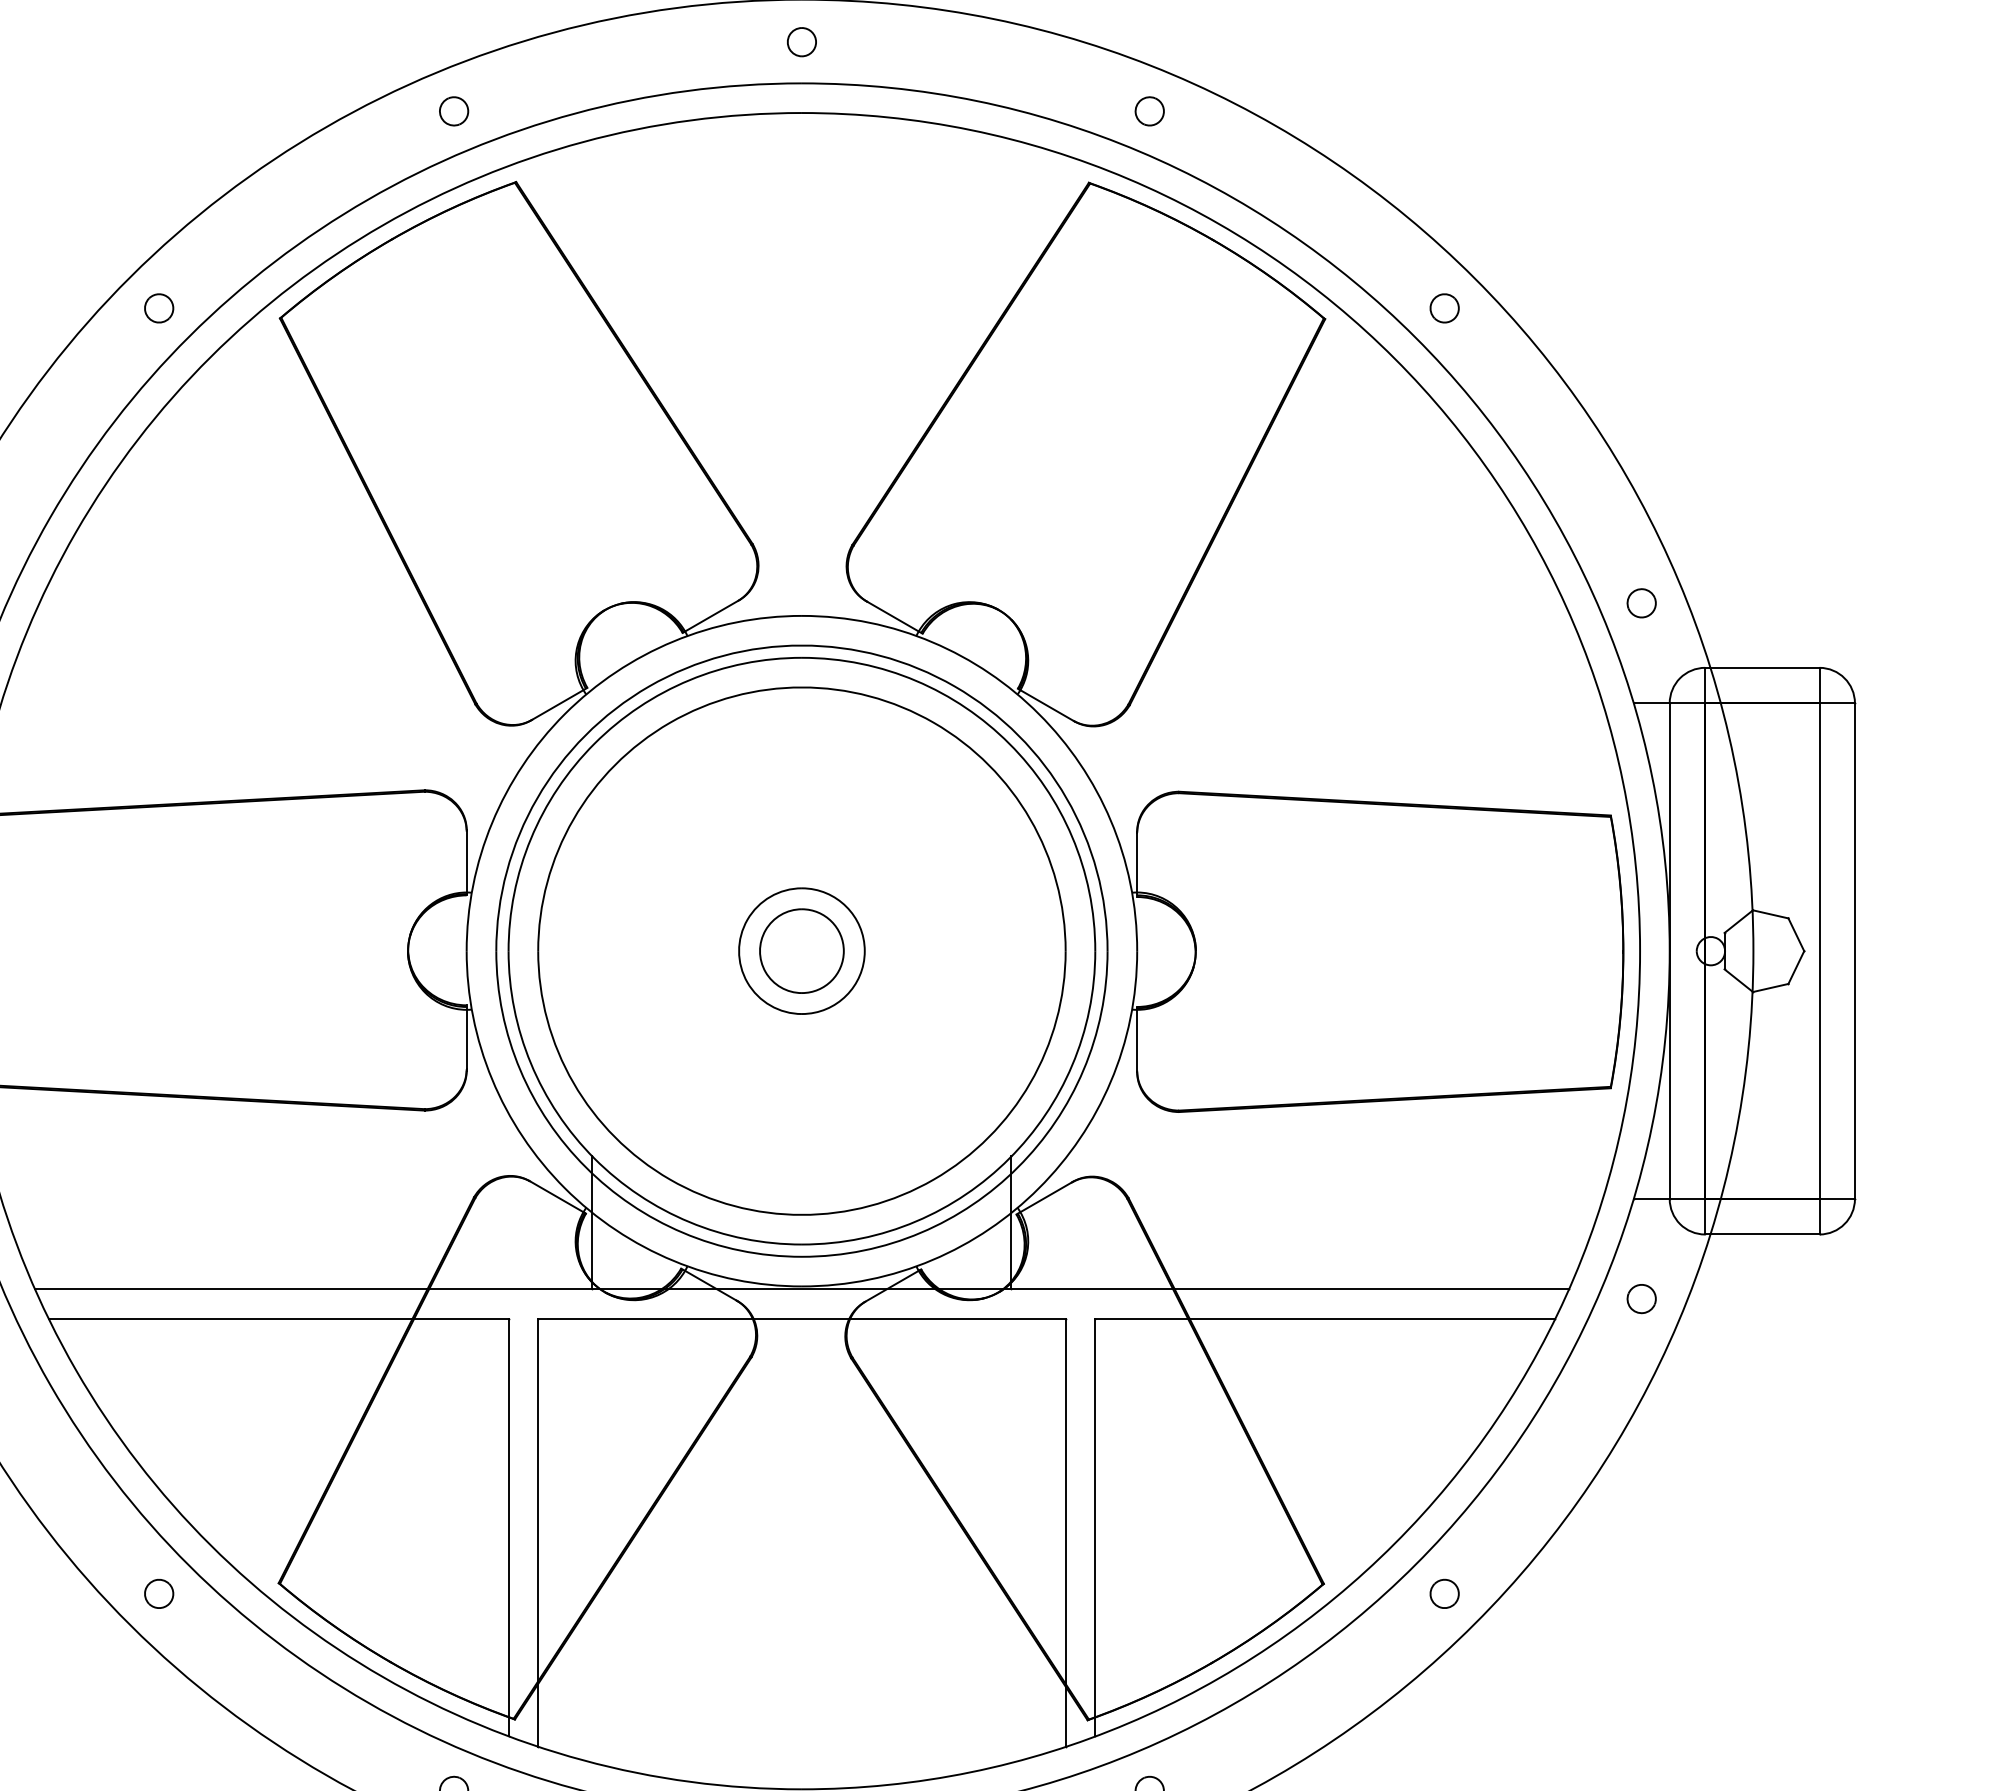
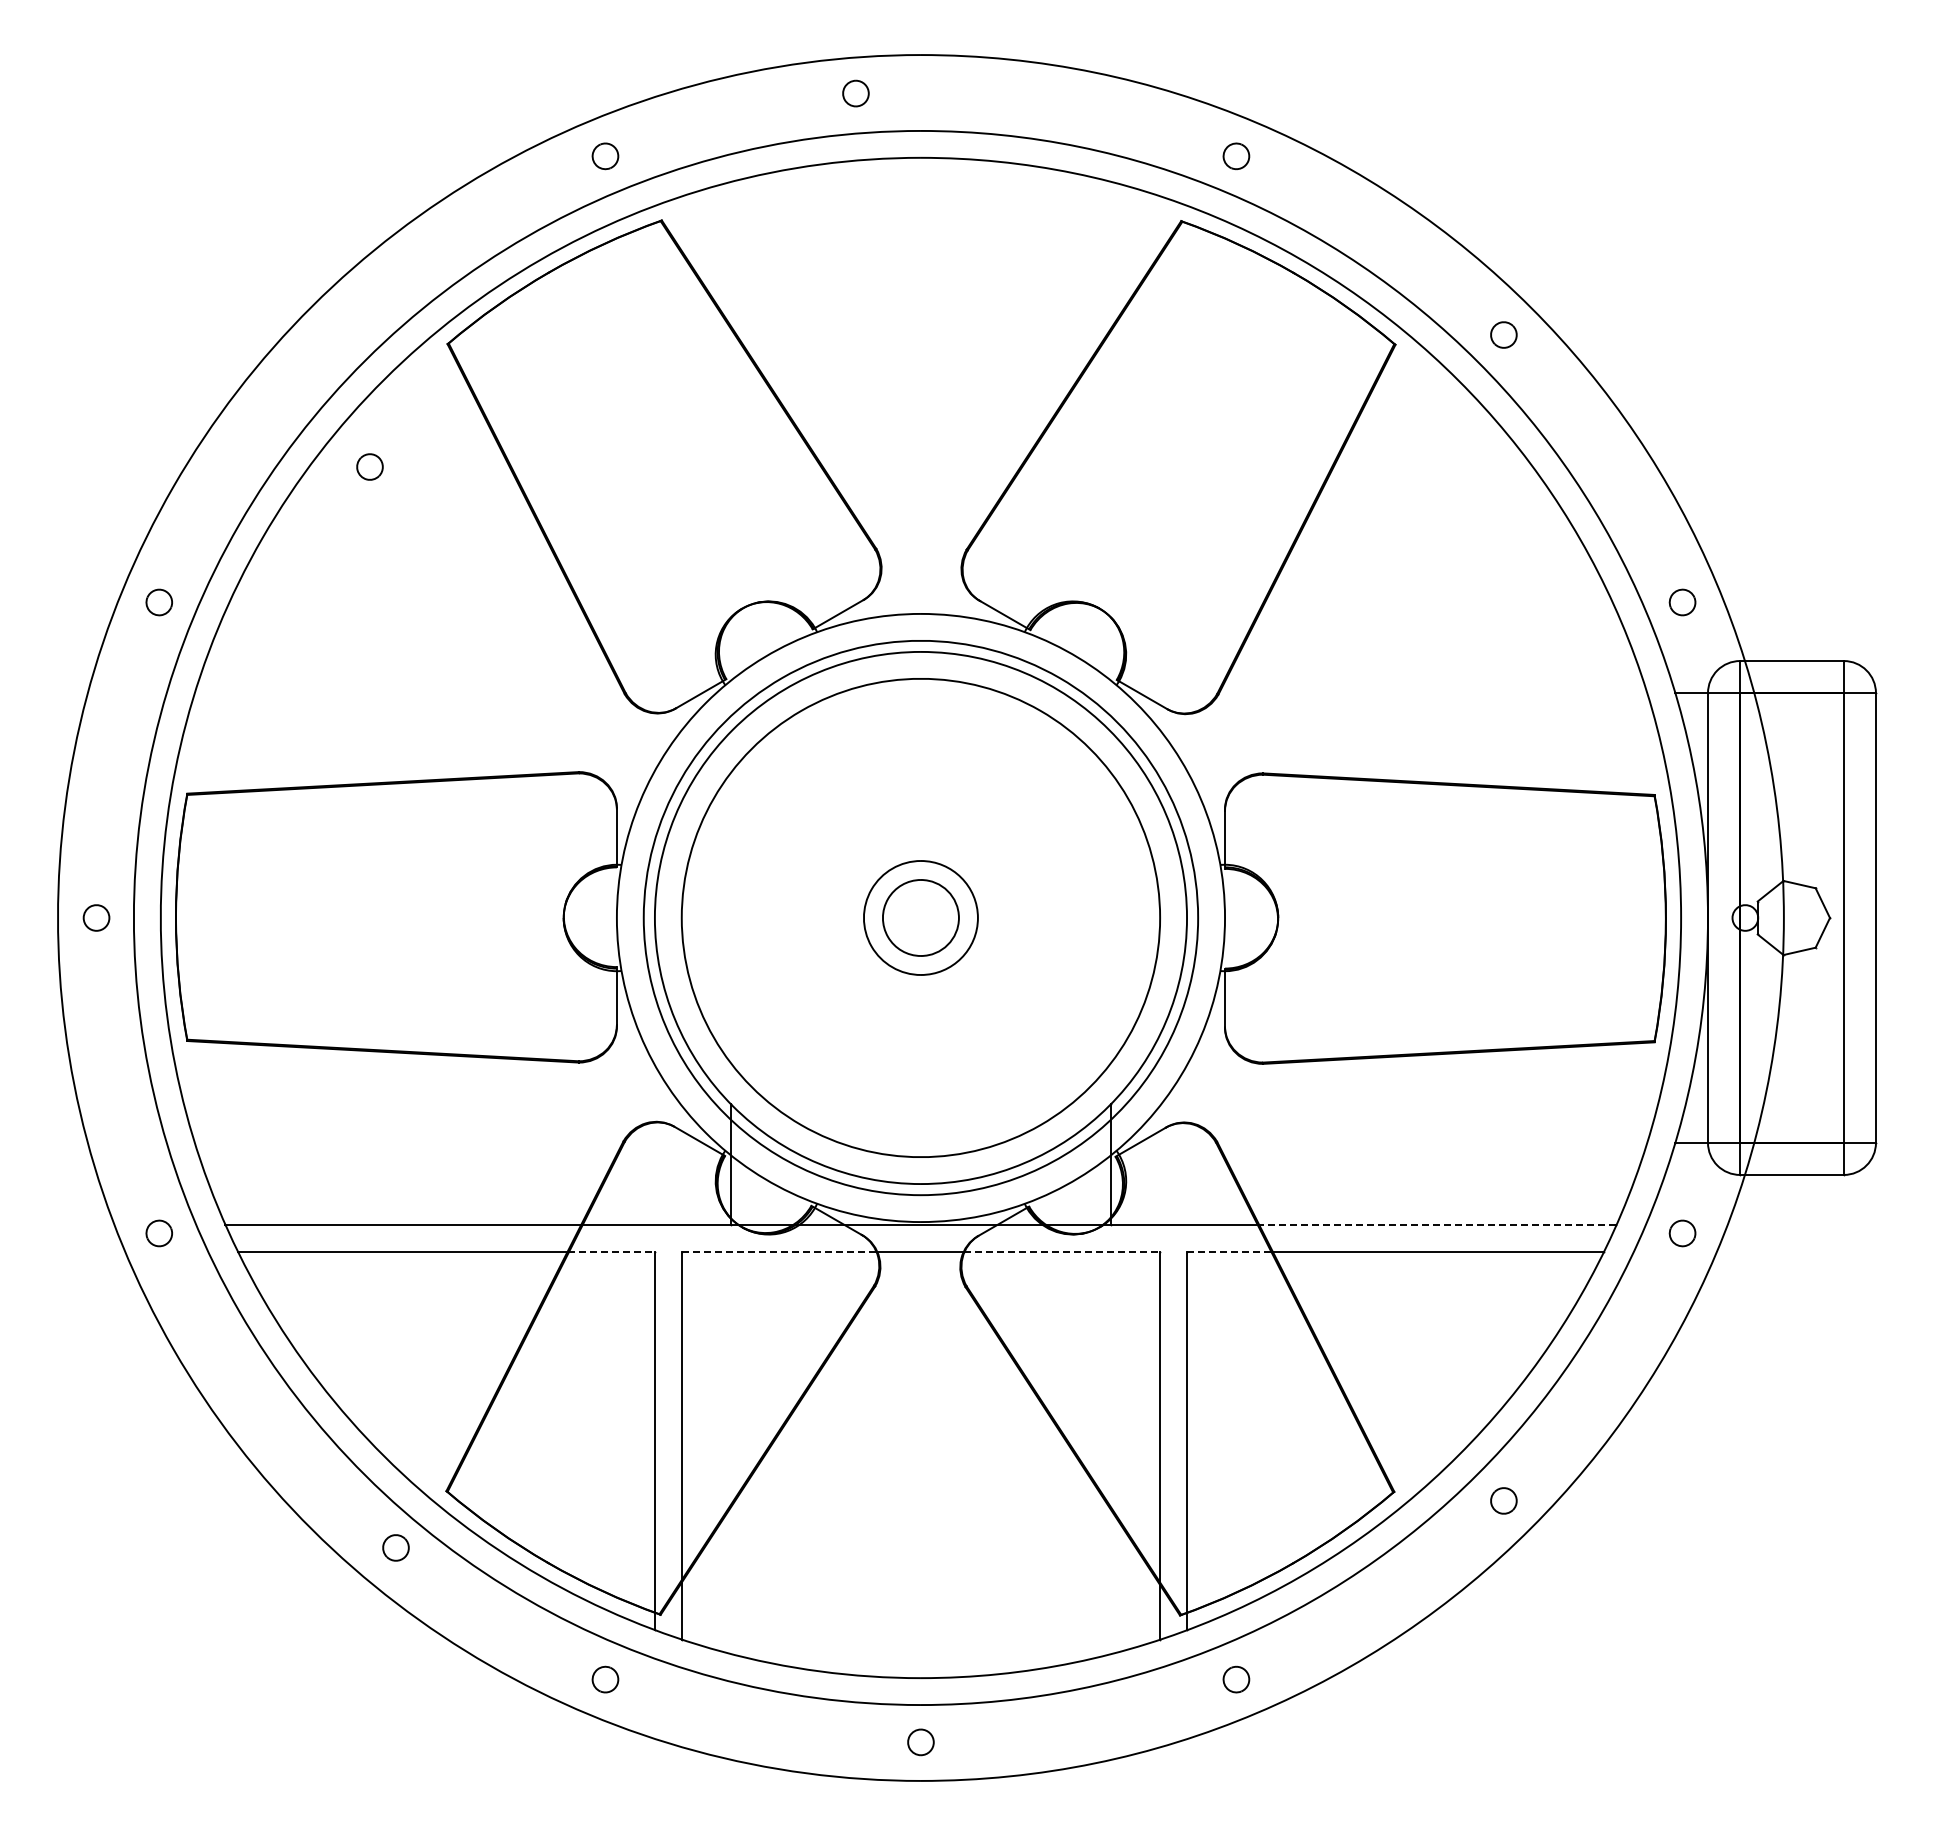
part: (801, 42) -> (855, 93), moved
part: (158, 307) -> (369, 466), moved
line: (1371, 1289) -> (1437, 1224), solid -> dashed
line: (460, 1318) -> (611, 1251), solid -> dashed
line: (645, 1318) -> (779, 1251), solid -> dashed
line: (958, 1318) -> (1062, 1251), solid -> dashed
line: (1142, 1318) -> (1229, 1251), solid -> dashed
part: (158, 1593) -> (395, 1547), moved

